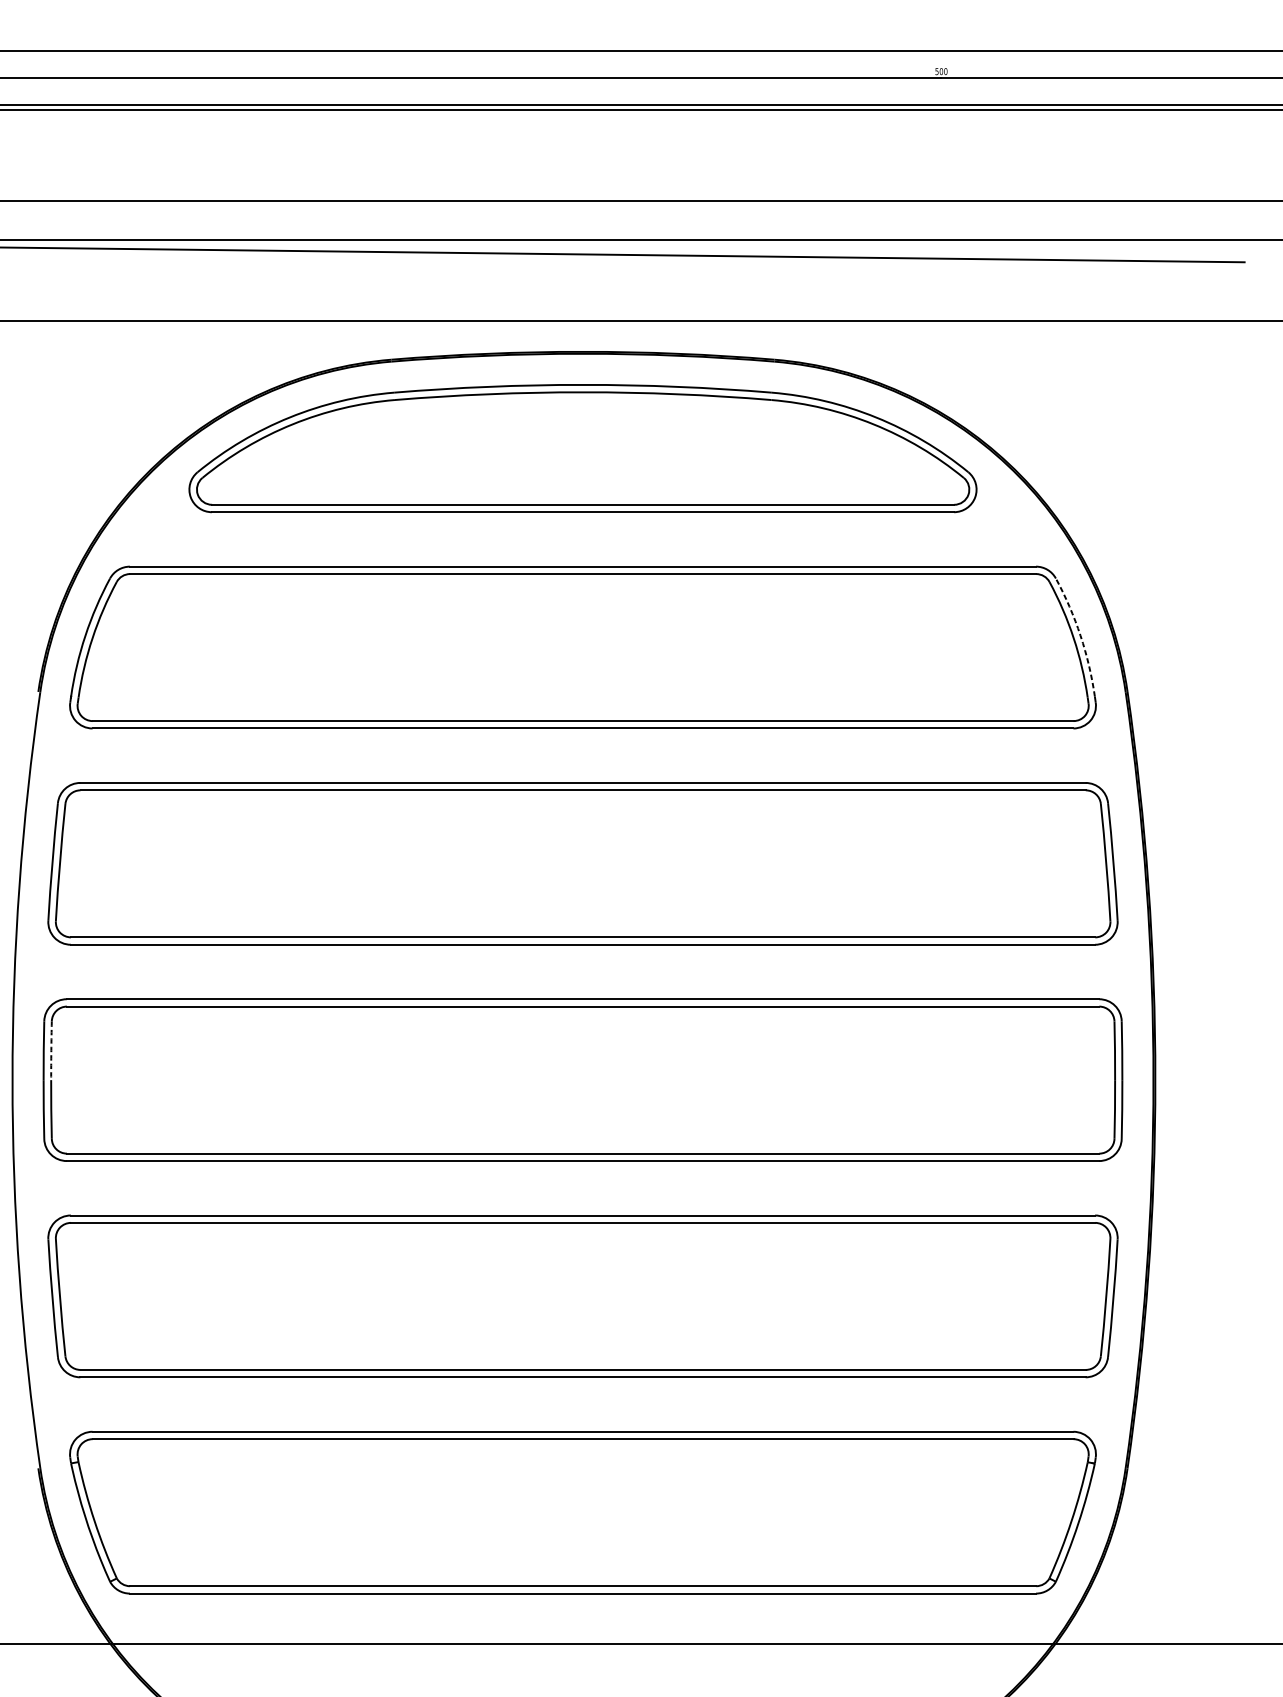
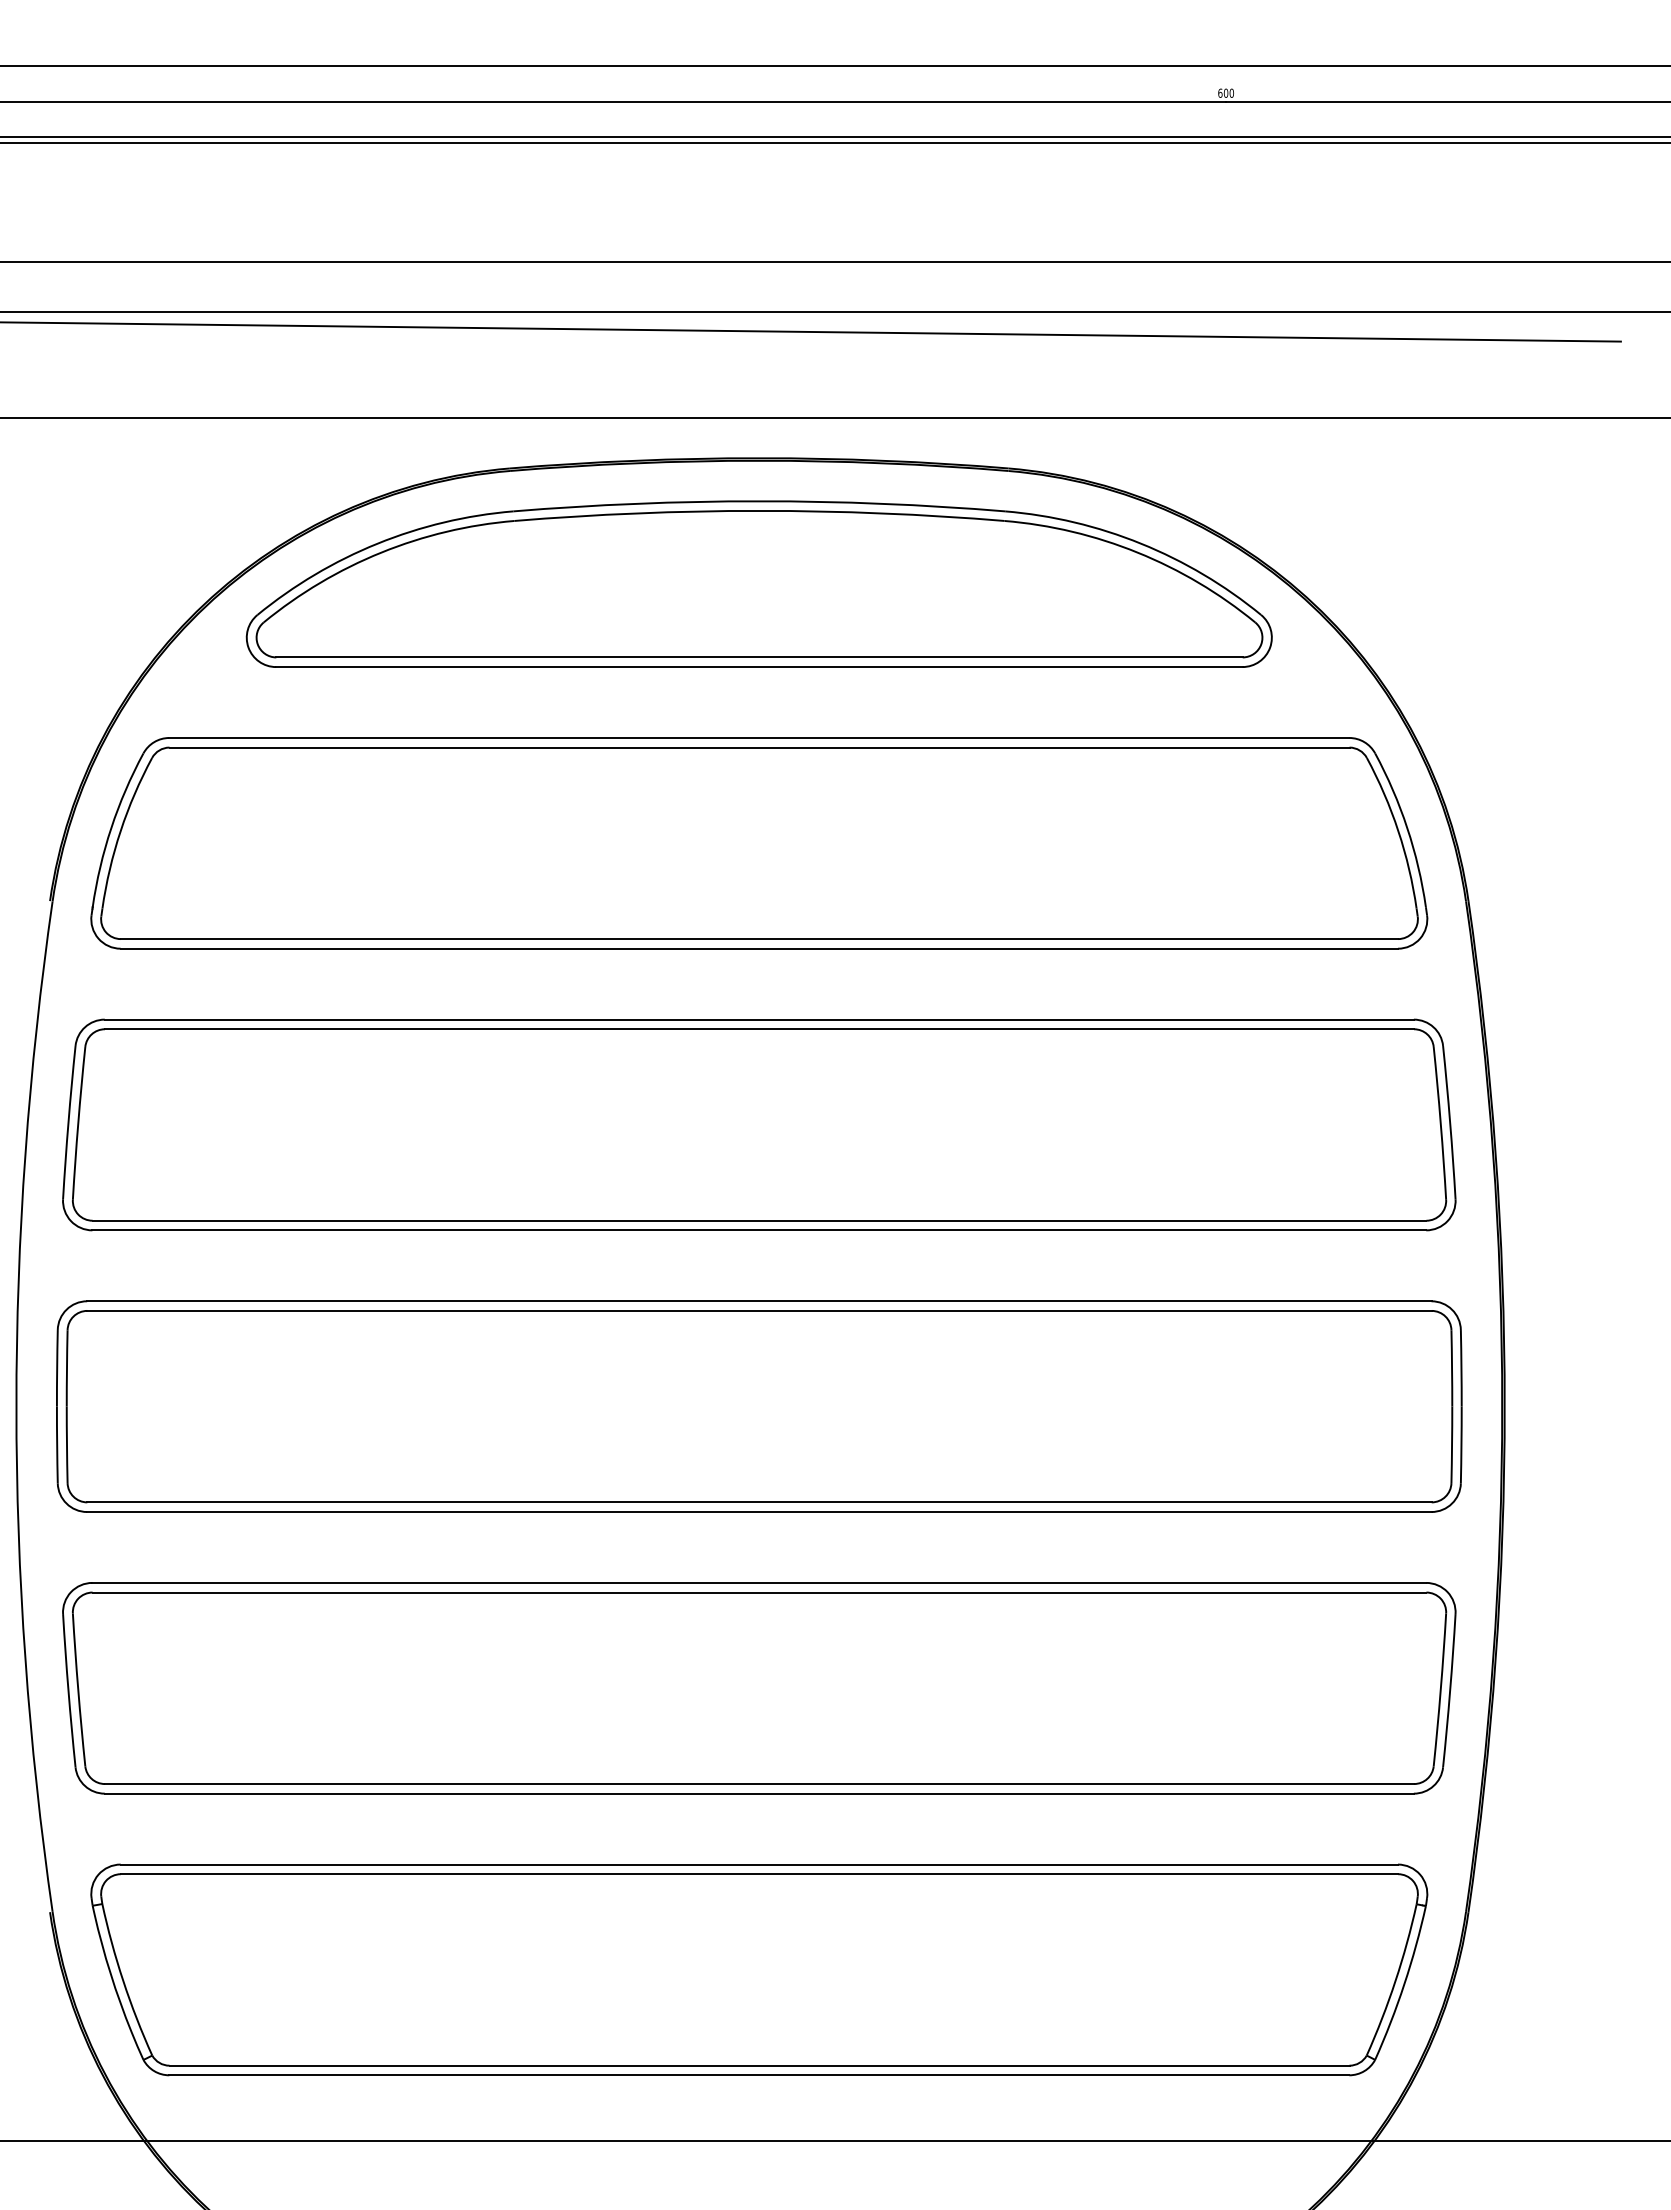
text: (937, 71) -> (1220, 92), 500 -> 600
arc: (1080, 636) -> (1407, 828), dashed -> solid
arc: (50, 1050) -> (66, 1368), dashed -> solid

